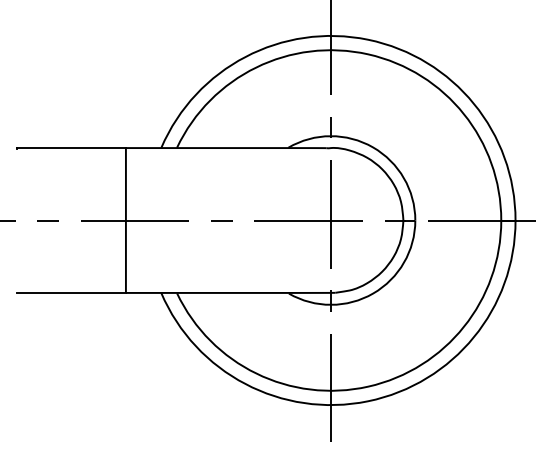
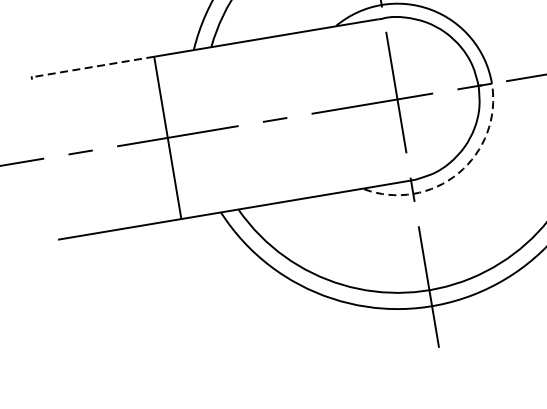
line: (71, 148) -> (93, 67), solid -> dashed
arc: (373, 293) -> (458, 173), solid -> dashed

